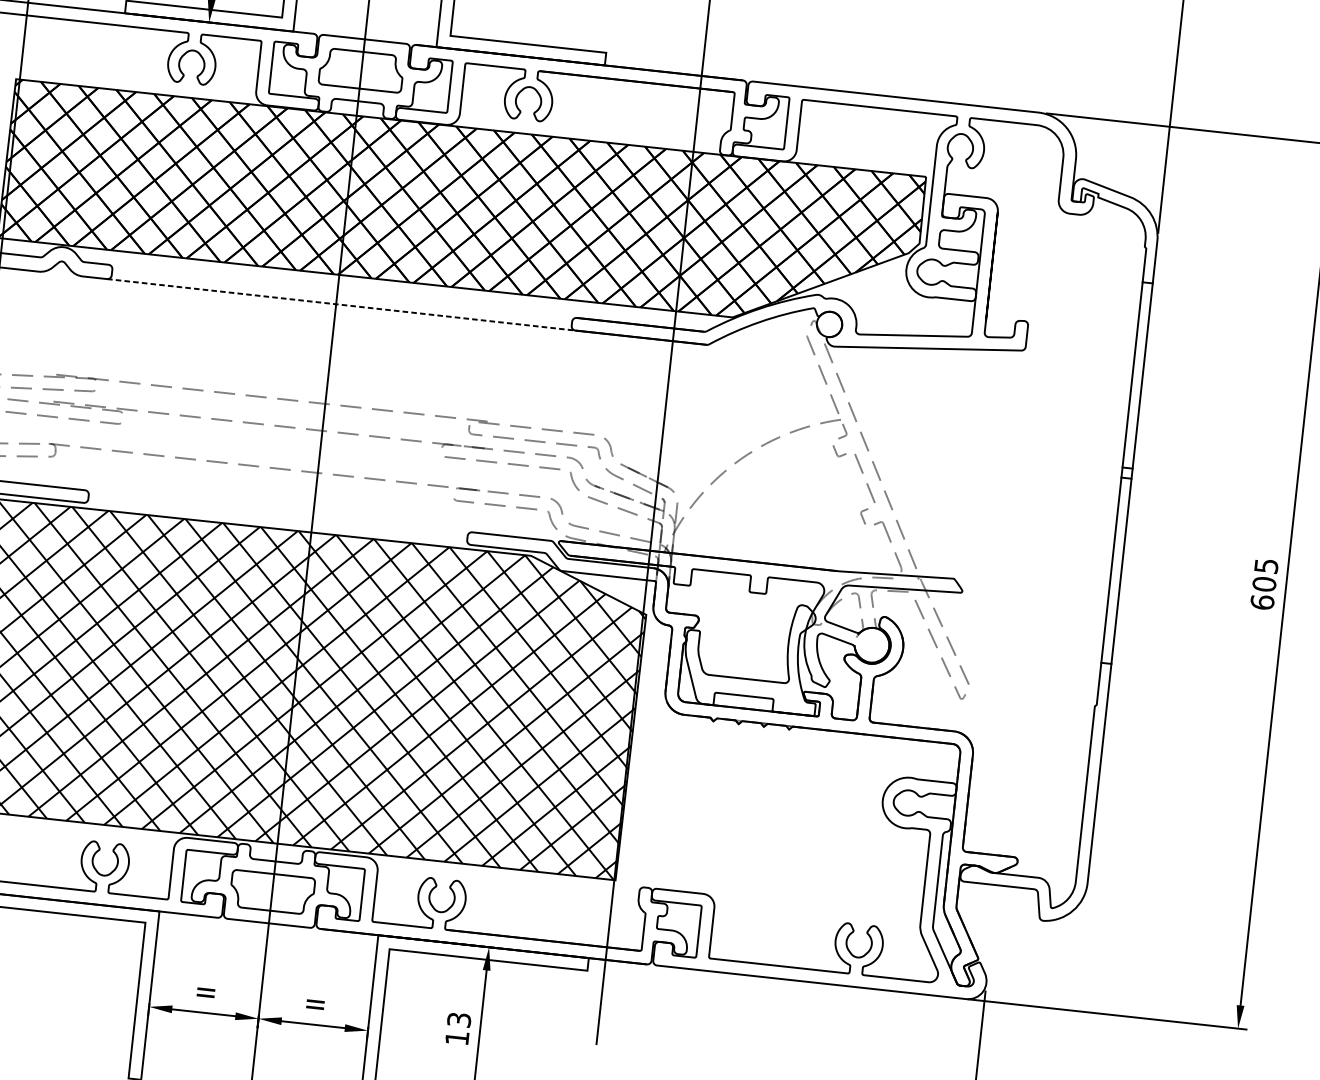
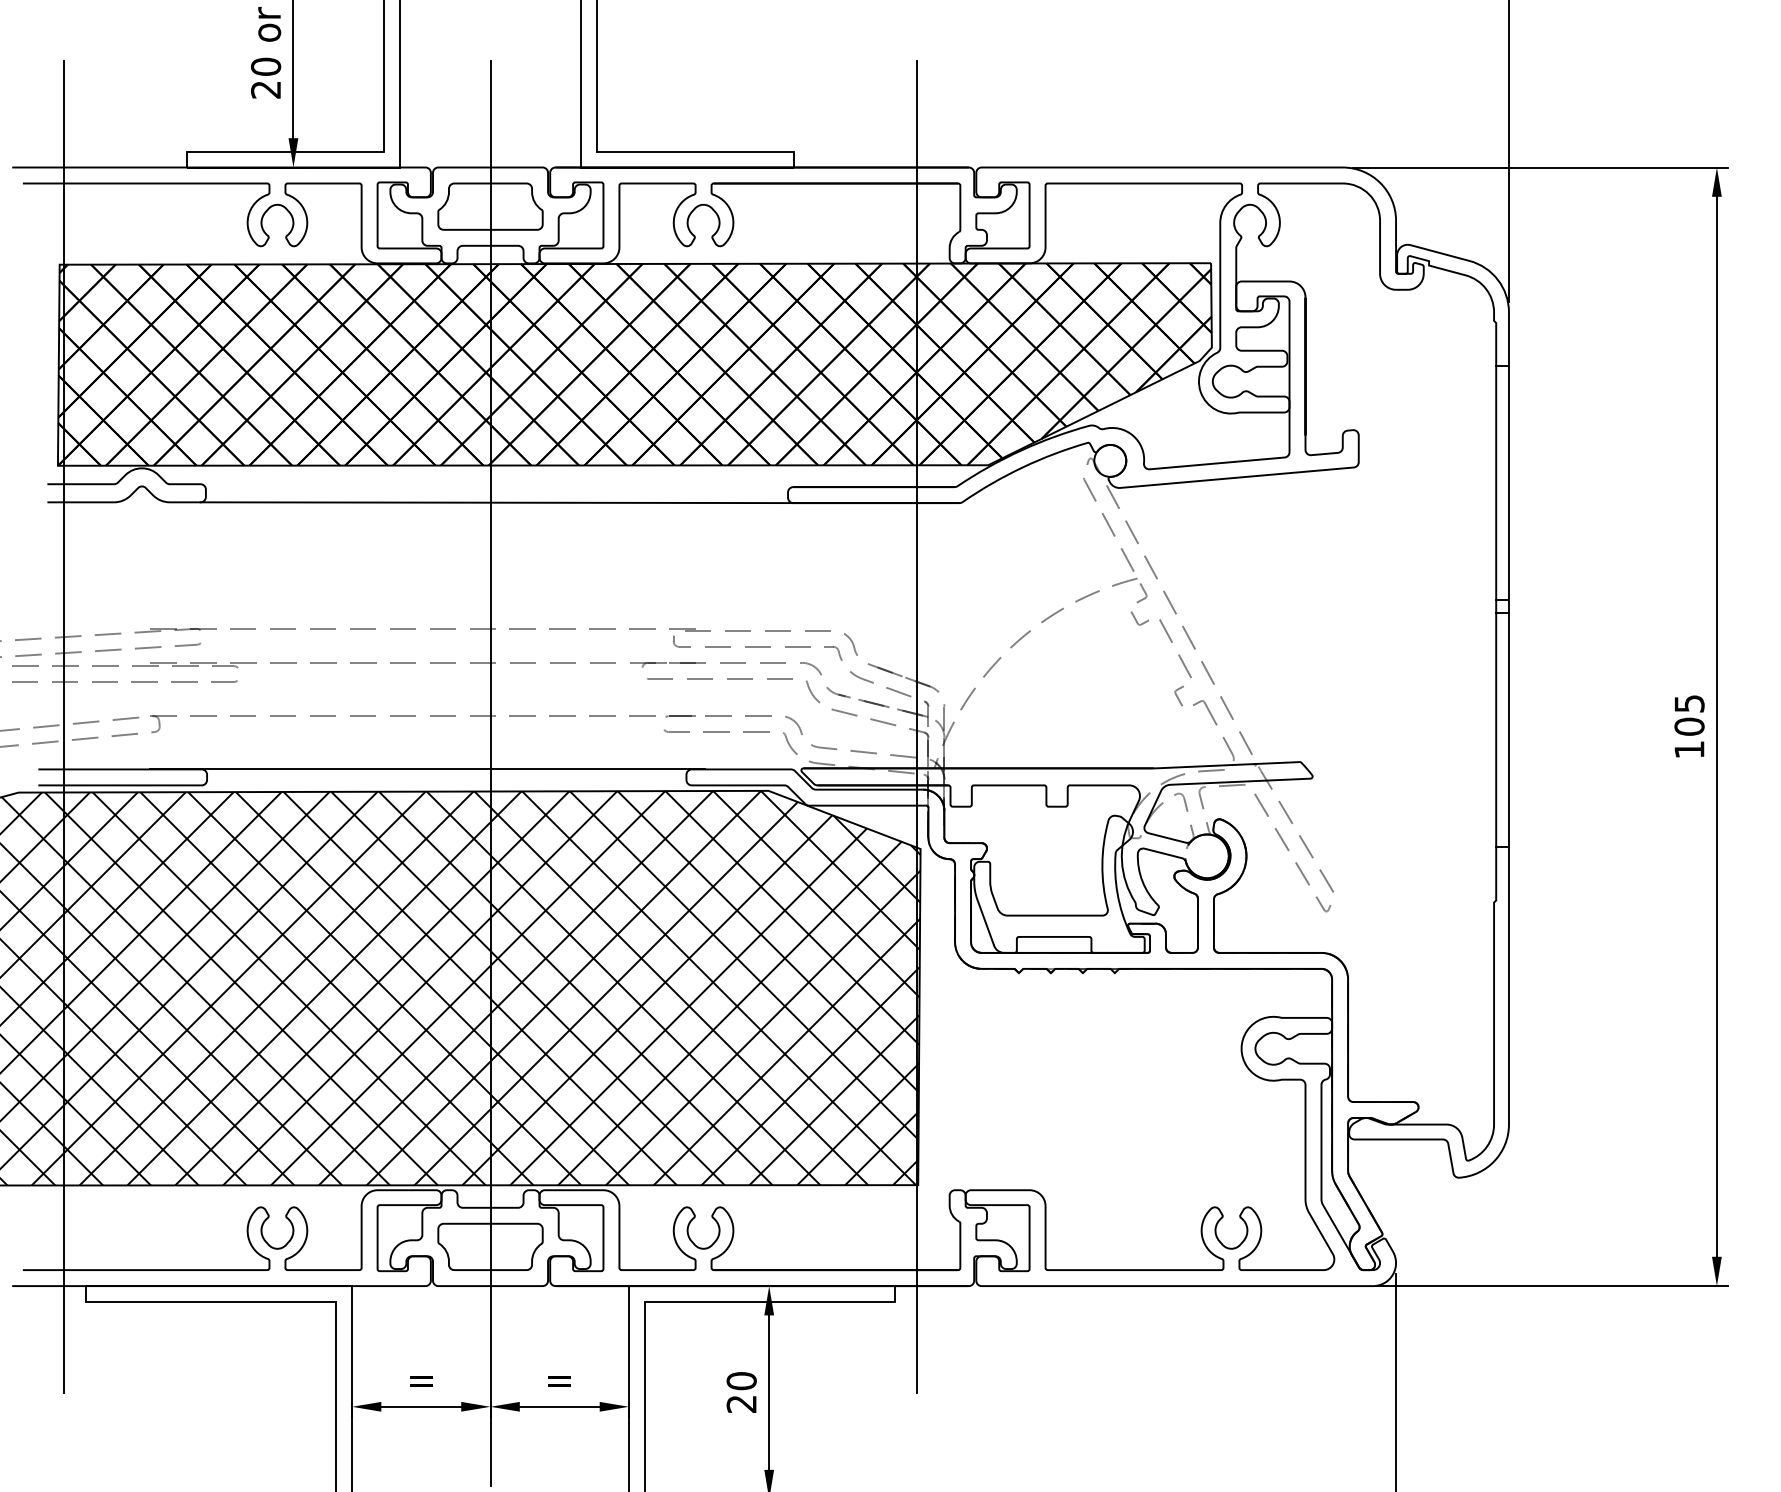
line: (341, 304) -> (497, 502), dashed -> solid
line: (262, 509) -> (426, 769), added
text: (1262, 602) -> (1689, 749), 605 -> 105
text: (458, 1028) -> (741, 1392), 13 -> 20

